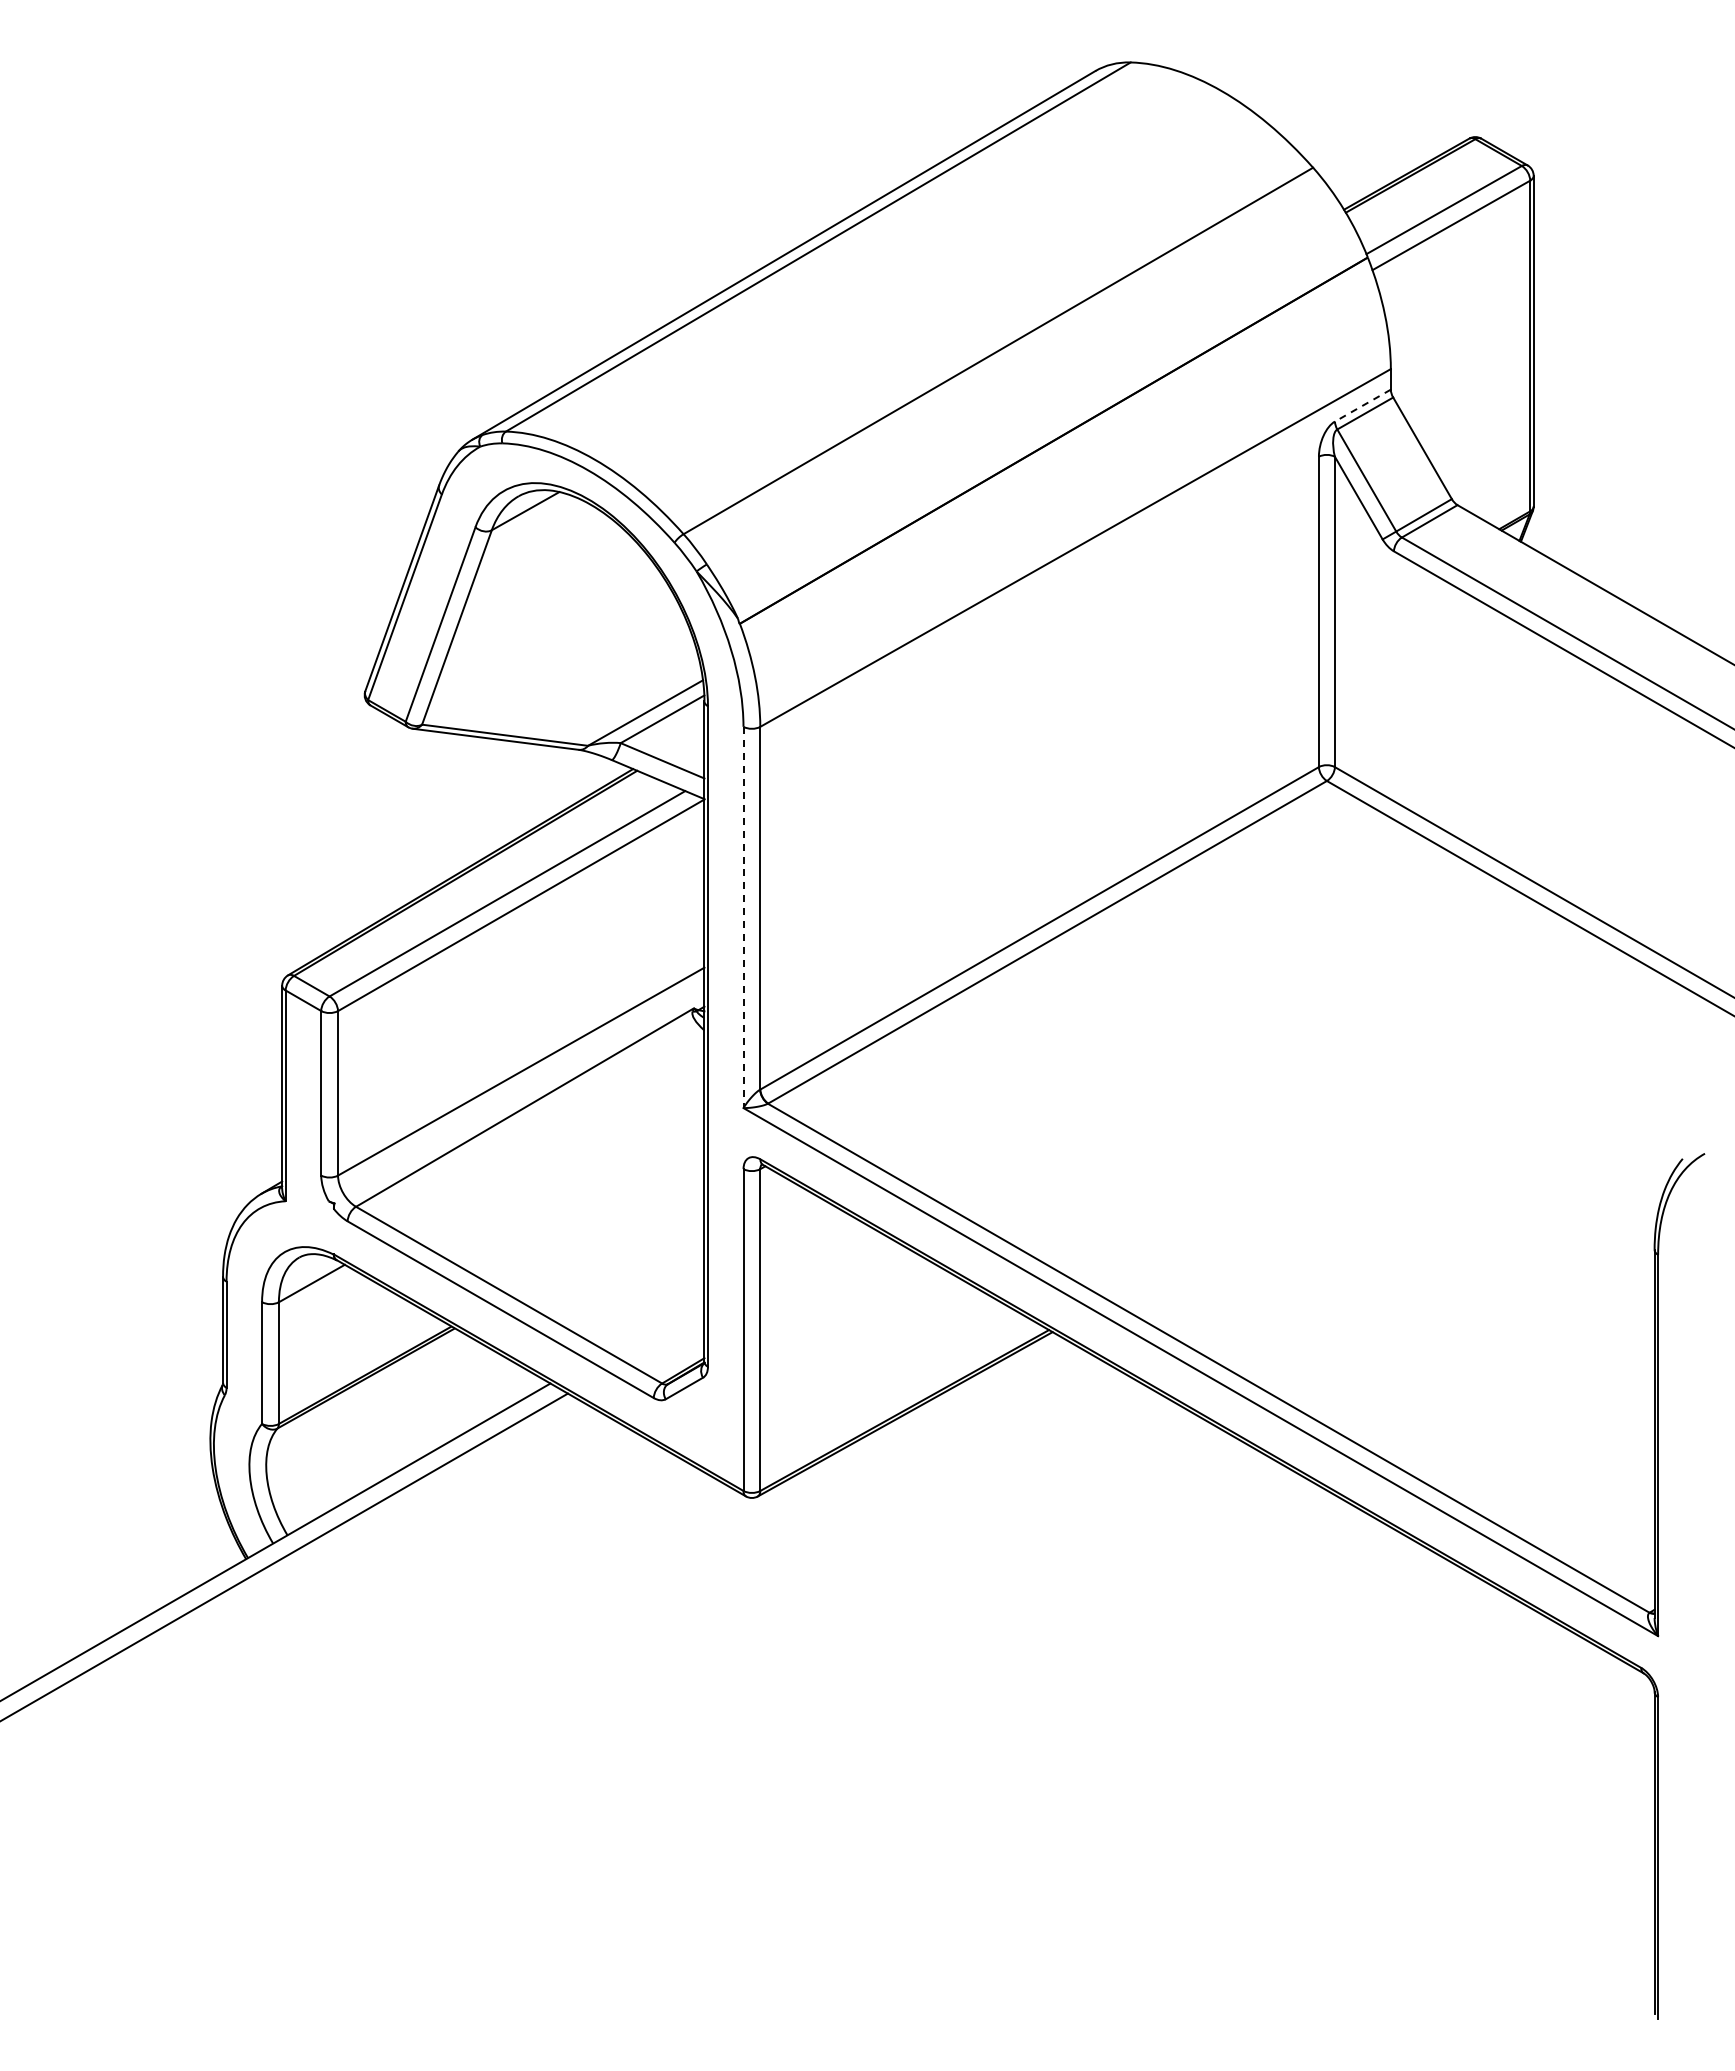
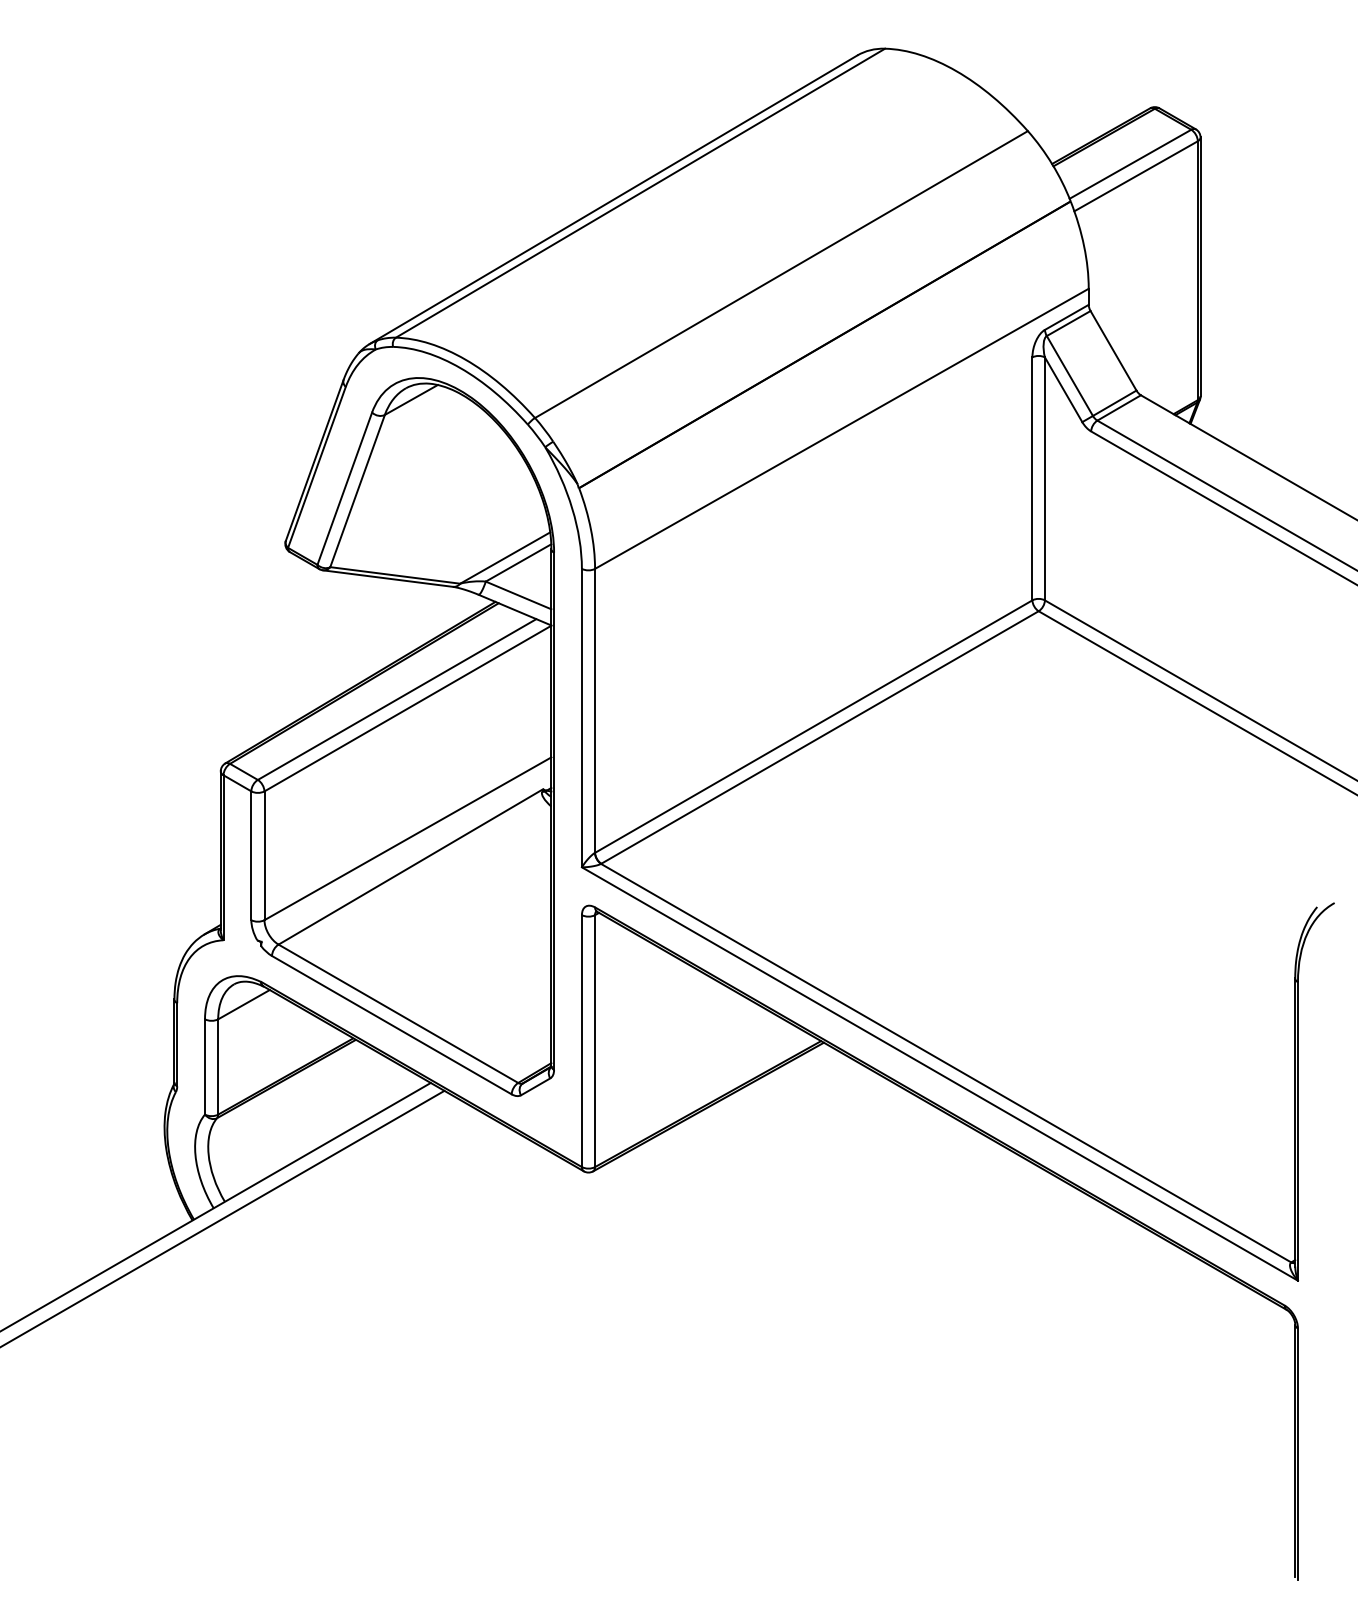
line: (1362, 405) -> (1066, 317), dashed -> solid
line: (743, 917) -> (581, 718), dashed -> solid

